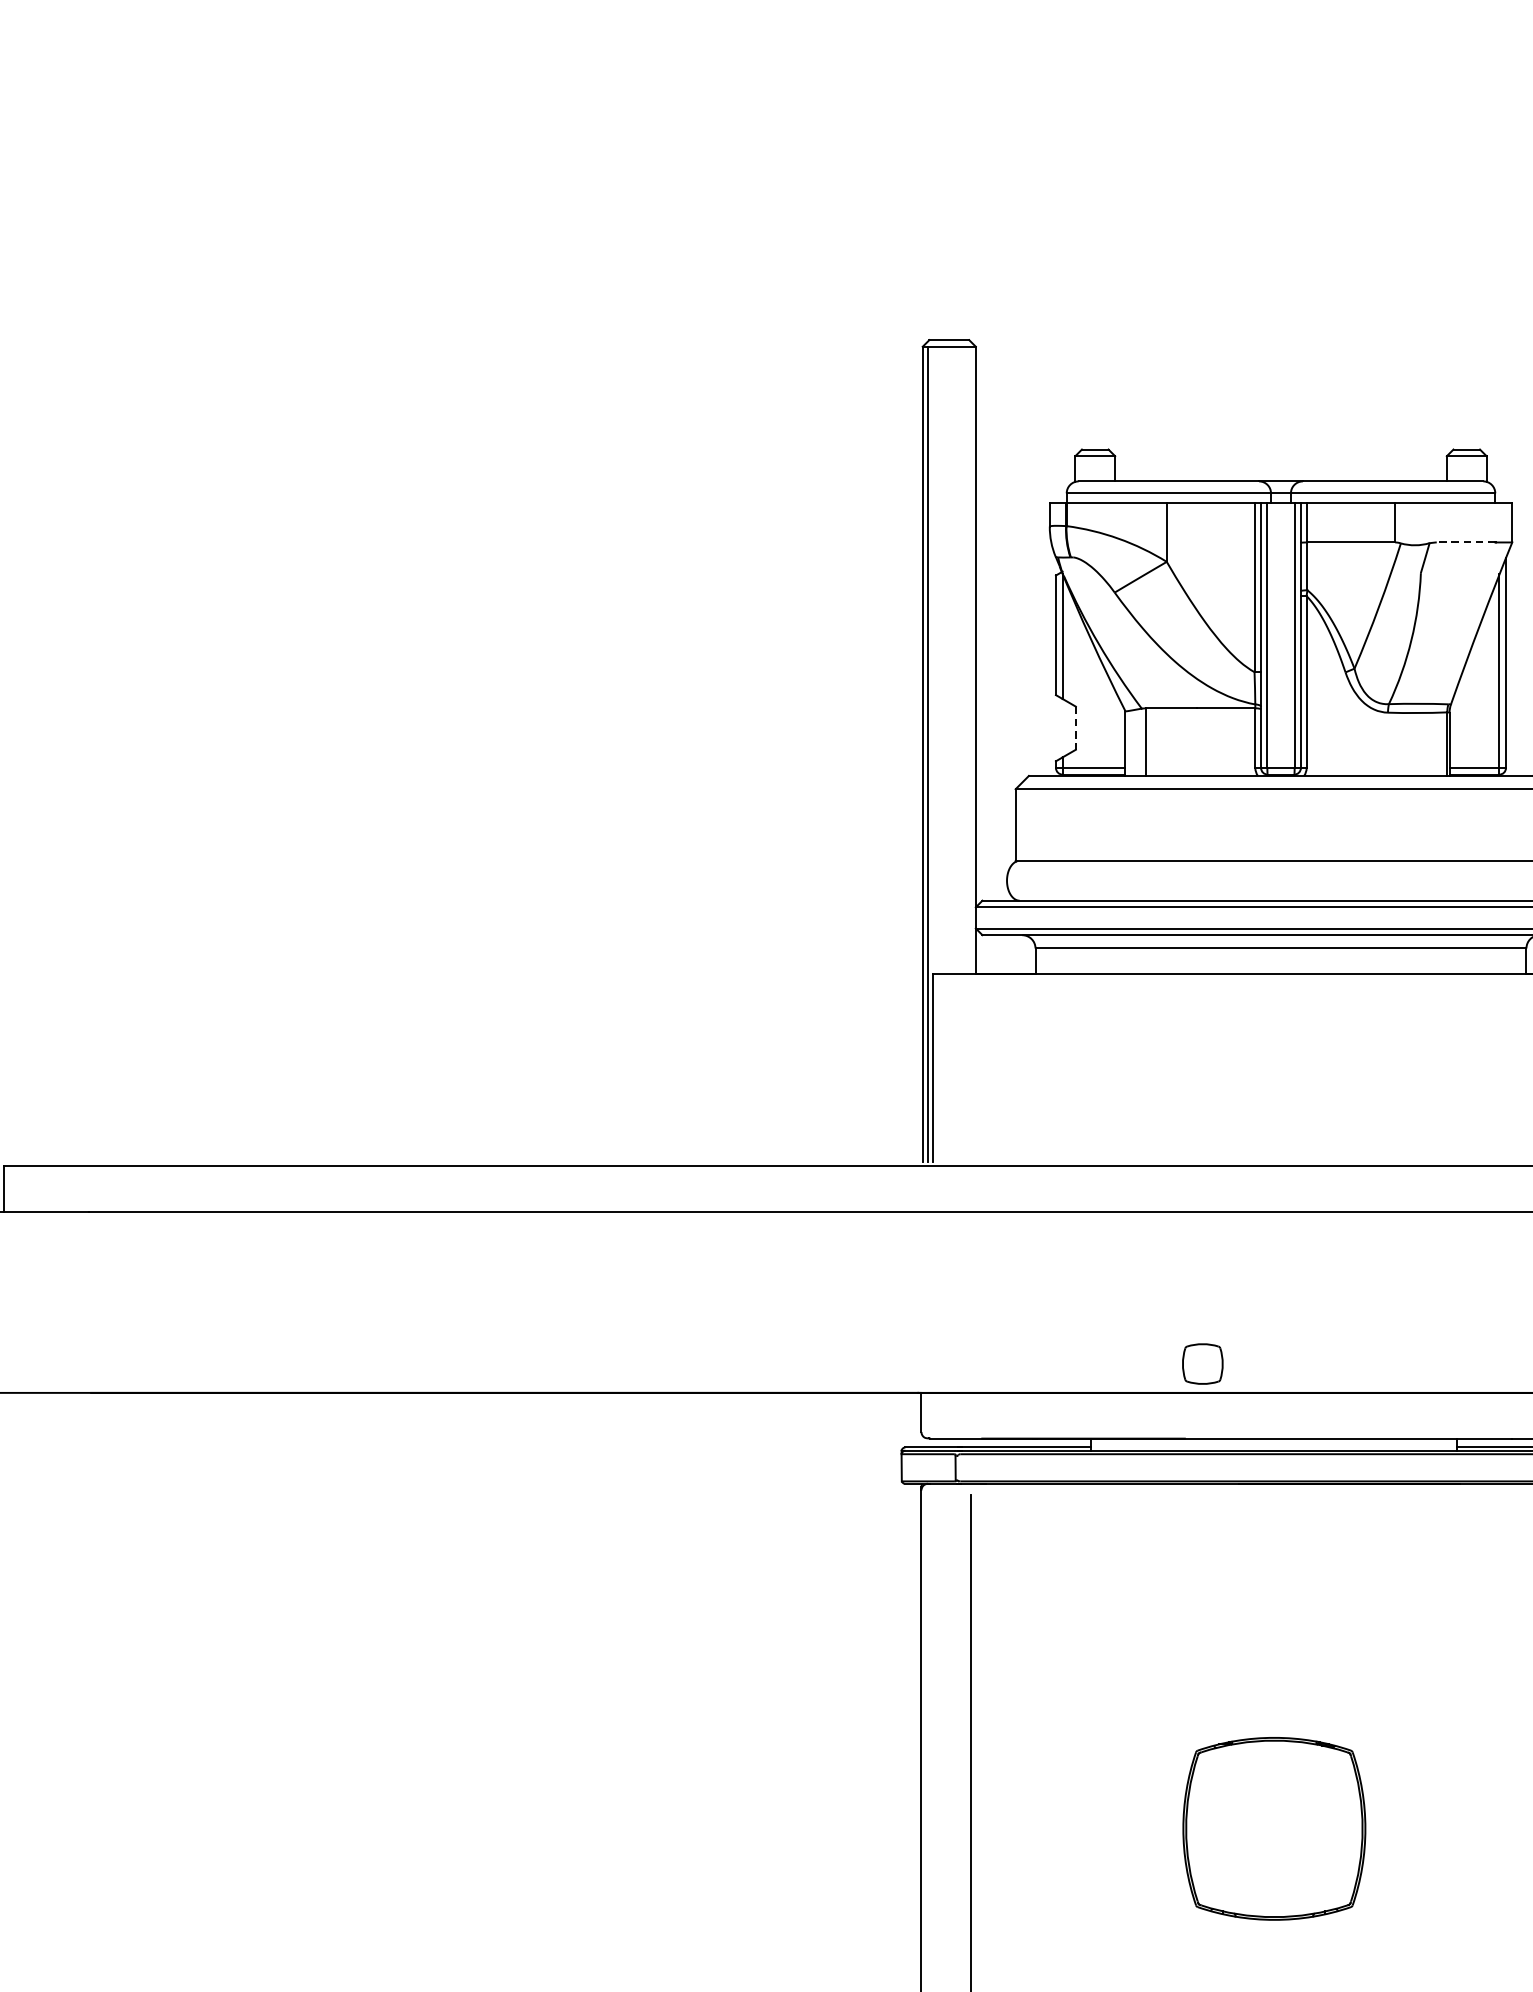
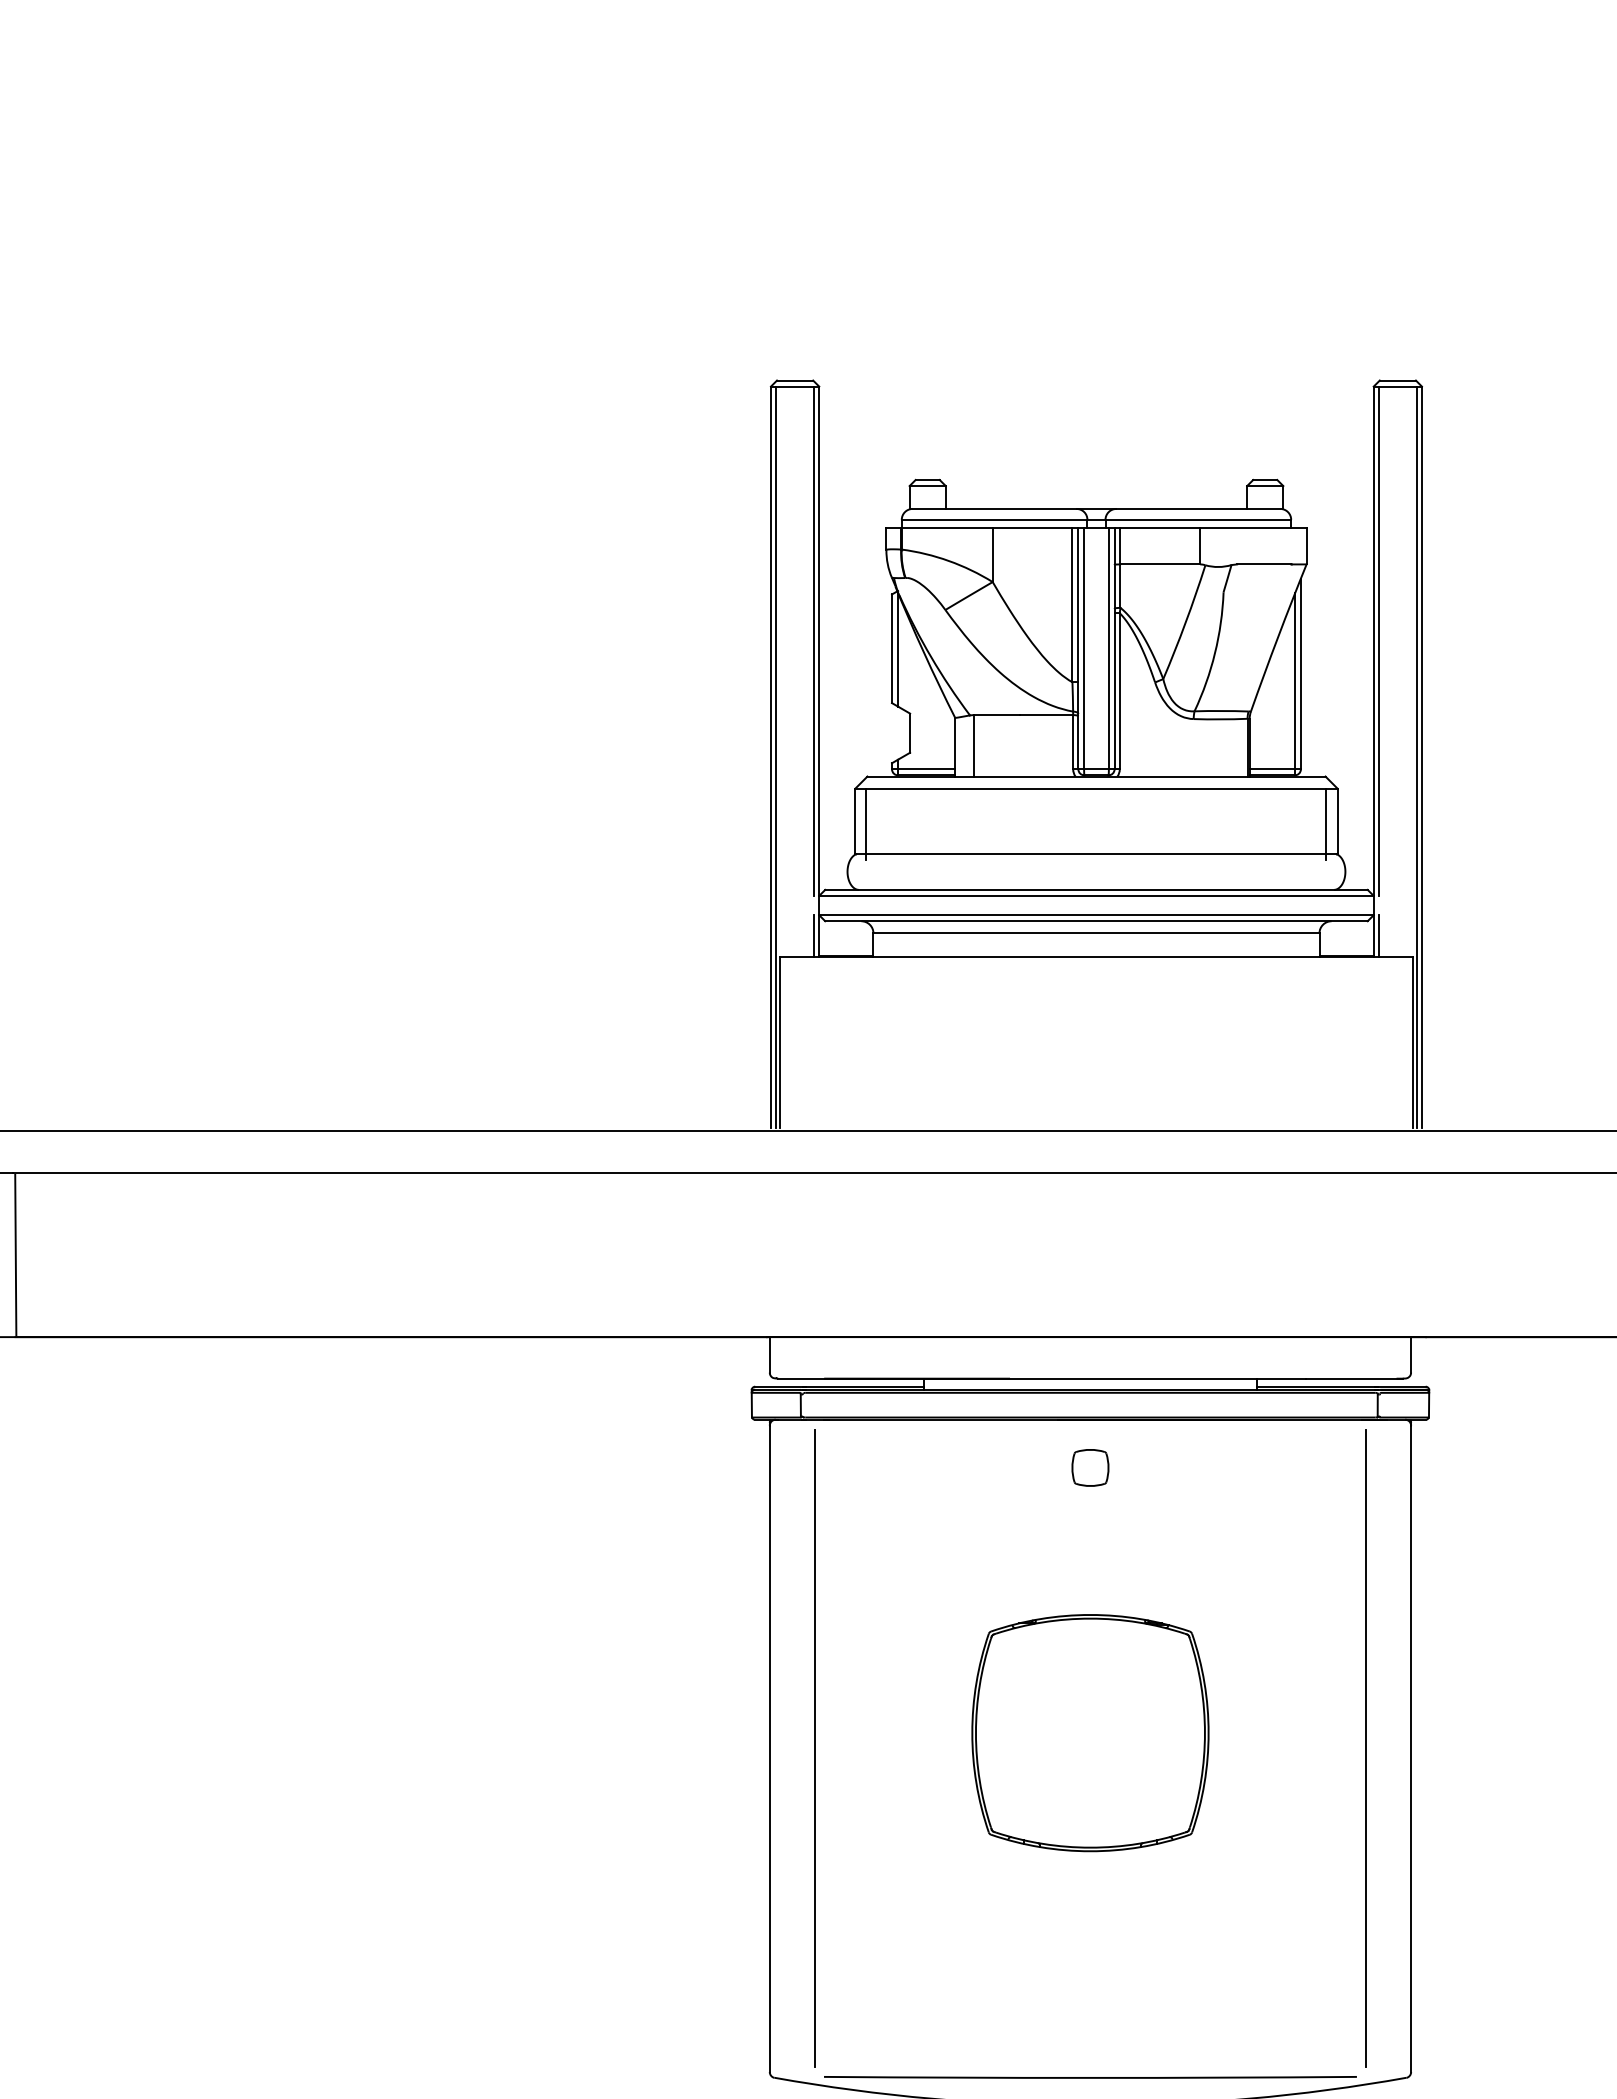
line: (1464, 542) -> (1263, 564), dashed -> solid
line: (970, 626) -> (814, 640), added
line: (1076, 728) -> (910, 733), dashed -> solid
line: (1027, 828) -> (866, 824), added
line: (970, 950) -> (814, 935), added
line: (91, 1301) -> (15, 1254), added
part: (1202, 1363) -> (1090, 1467), moved
part: (1274, 1829) -> (1090, 1733), size x1.43

